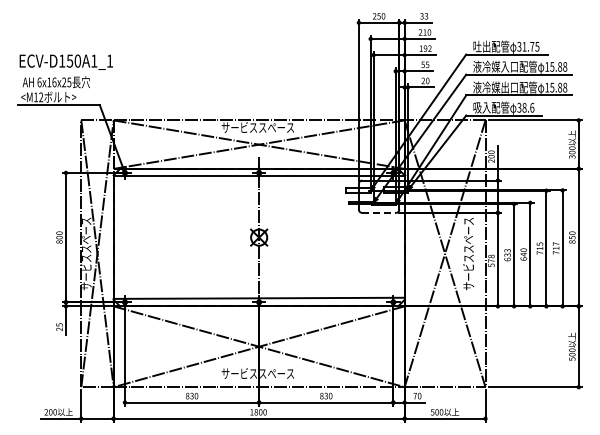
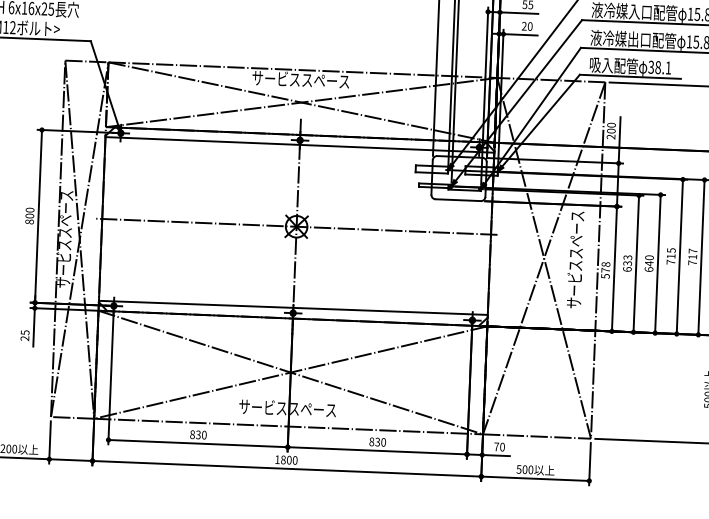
text: (532, 107) -> (668, 67), 38.6 -> 38.1
line: (379, 212) -> (458, 199), dashed -> solid
line: (258, 237) -> (295, 226), added

